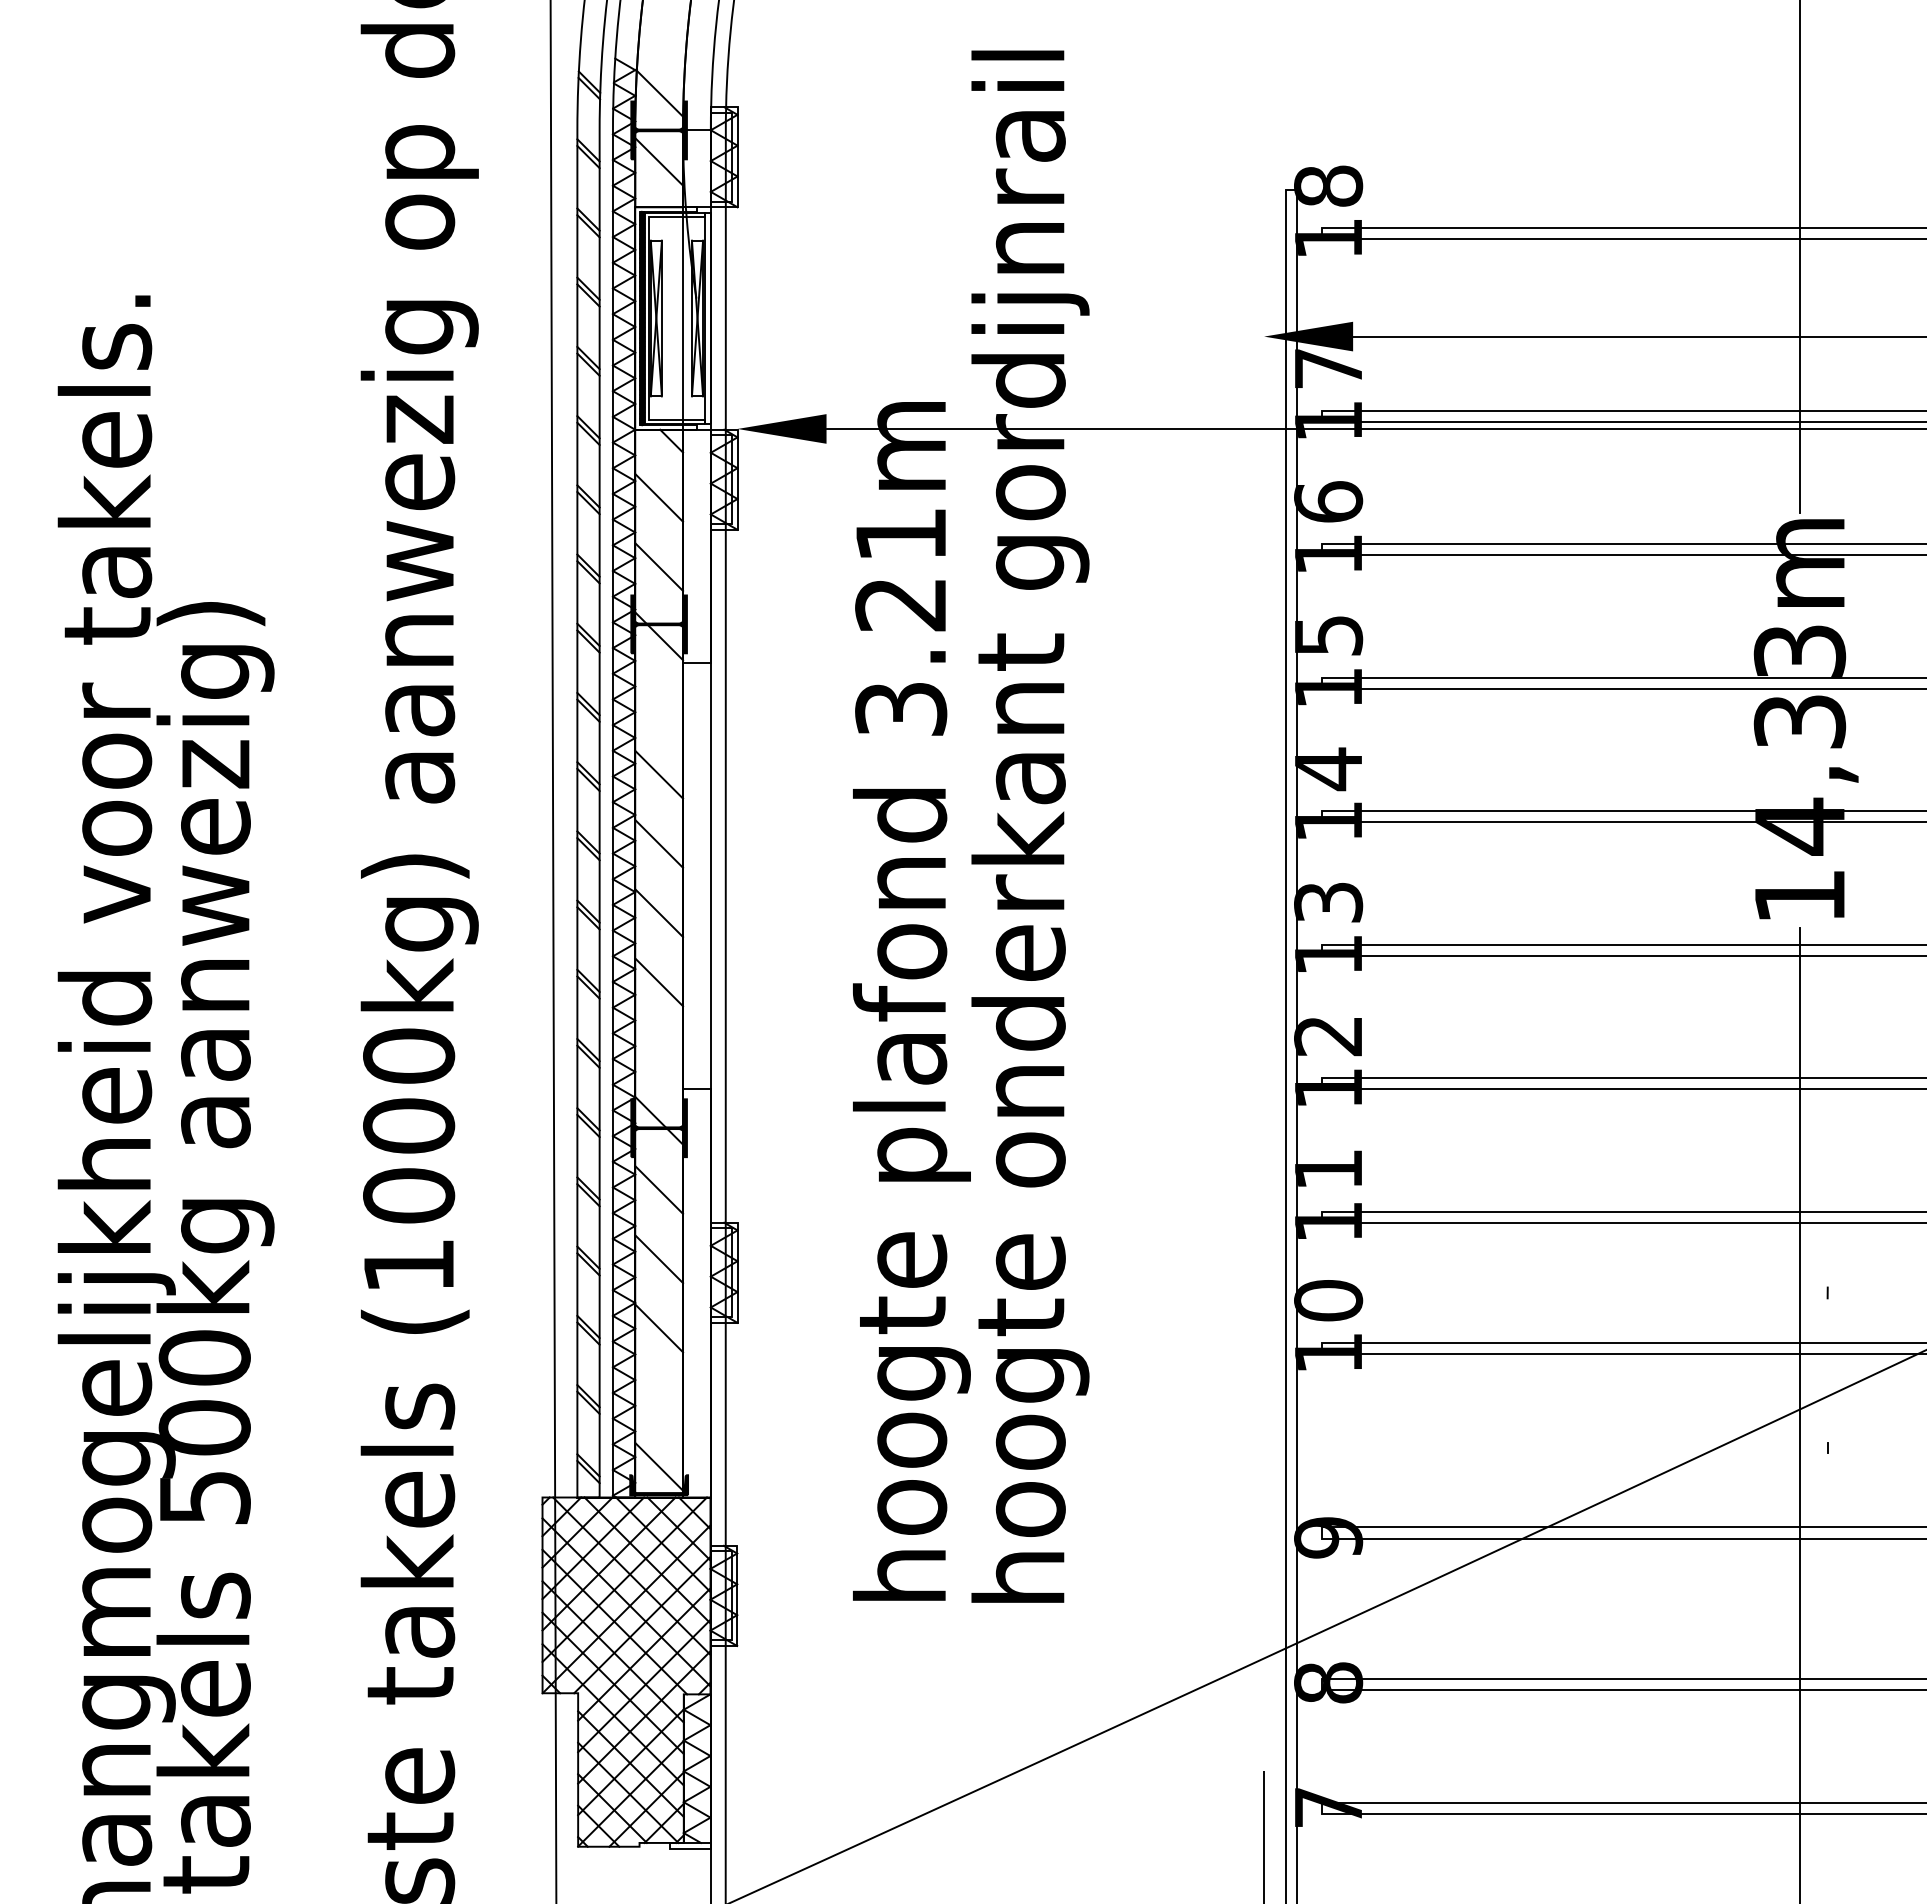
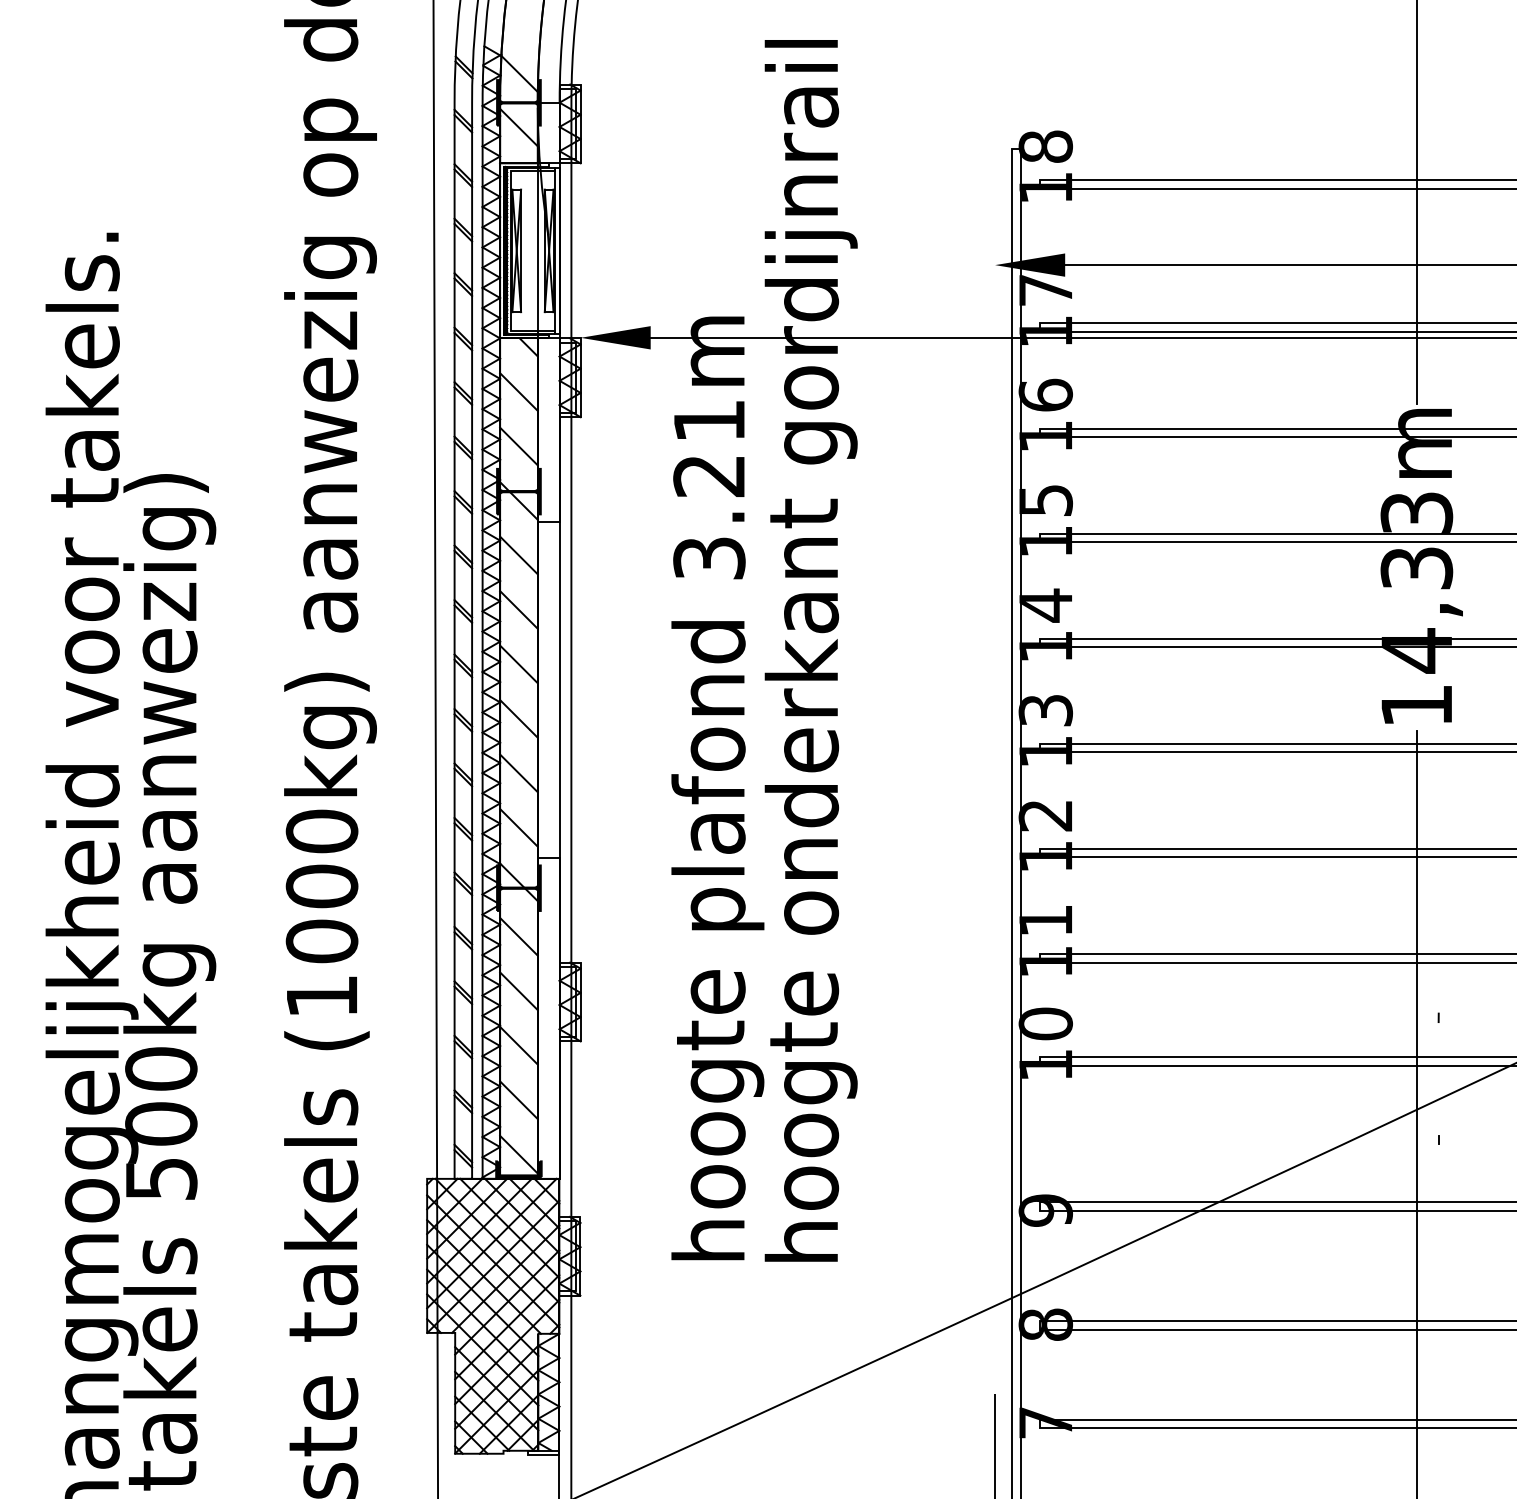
line: (659, 705) -> (519, 555), added
line: (659, 1051) -> (519, 827), added
line: (659, 1397) -> (519, 1100), added

